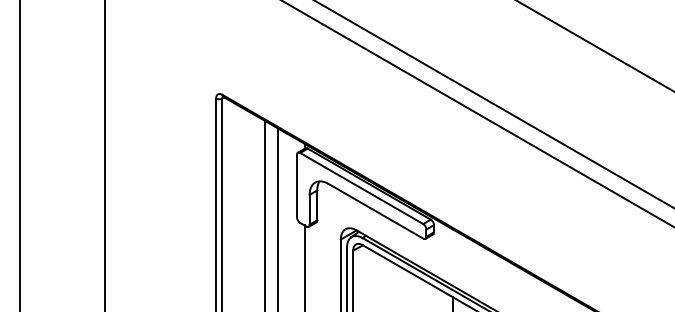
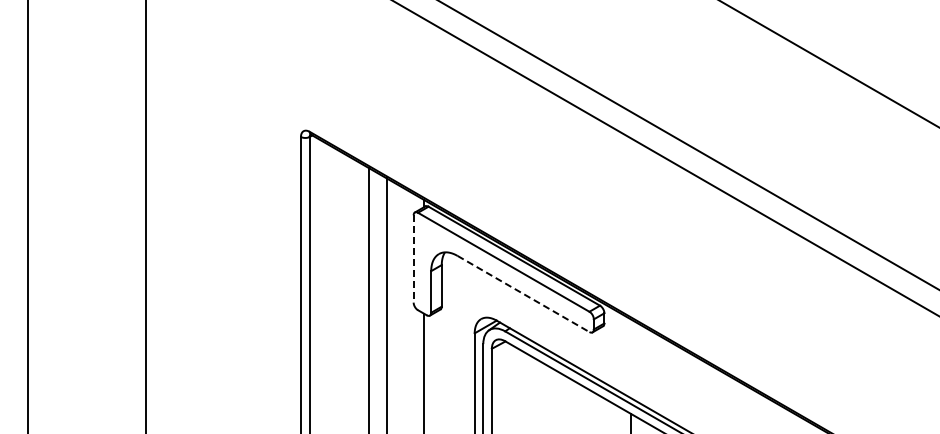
line: (296, 185) -> (413, 258), solid -> dashed
line: (375, 211) -> (523, 294), solid -> dashed

